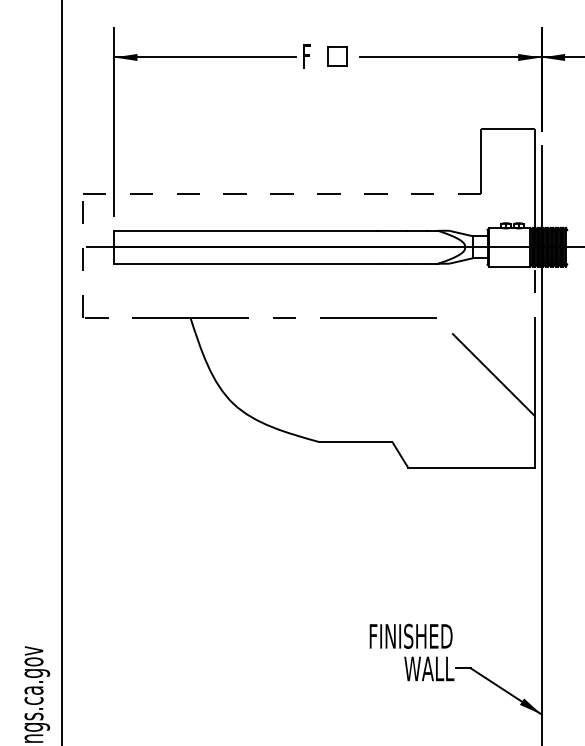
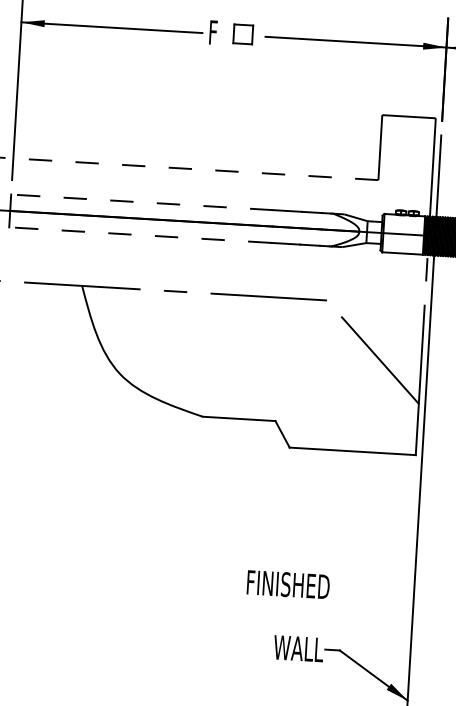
line: (245, 230) -> (141, 202), solid -> dashed
line: (245, 263) -> (139, 234), solid -> dashed
text: (410, 635) -> (287, 583), moved

